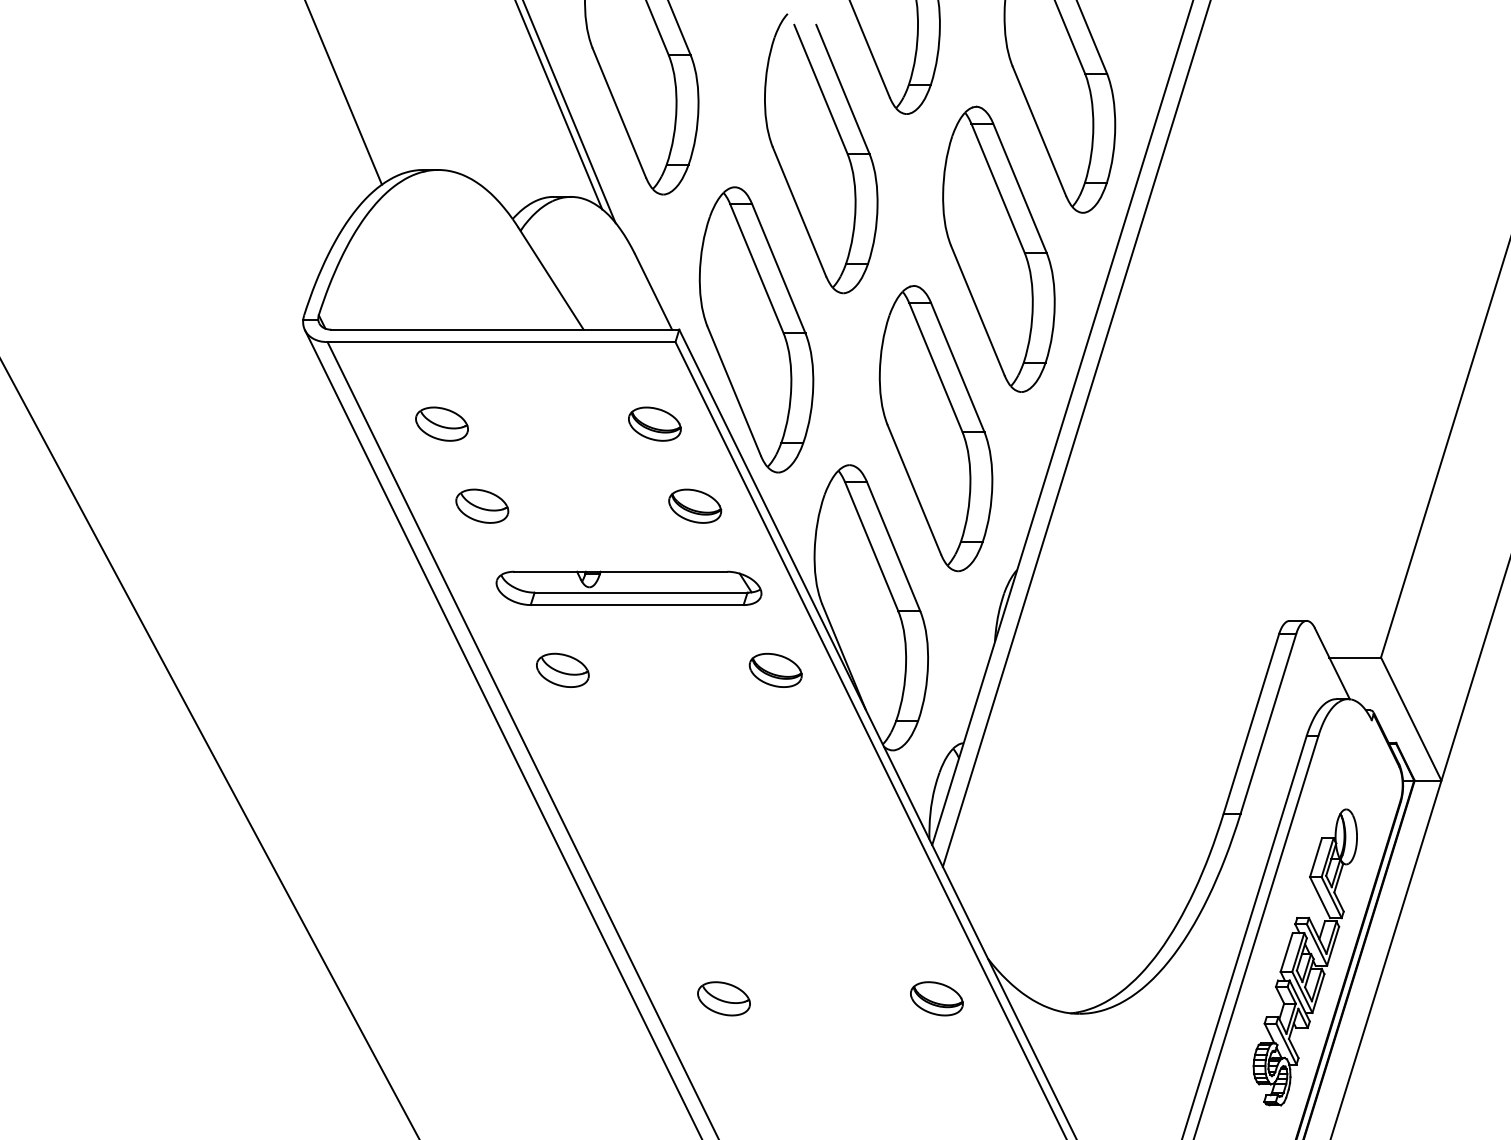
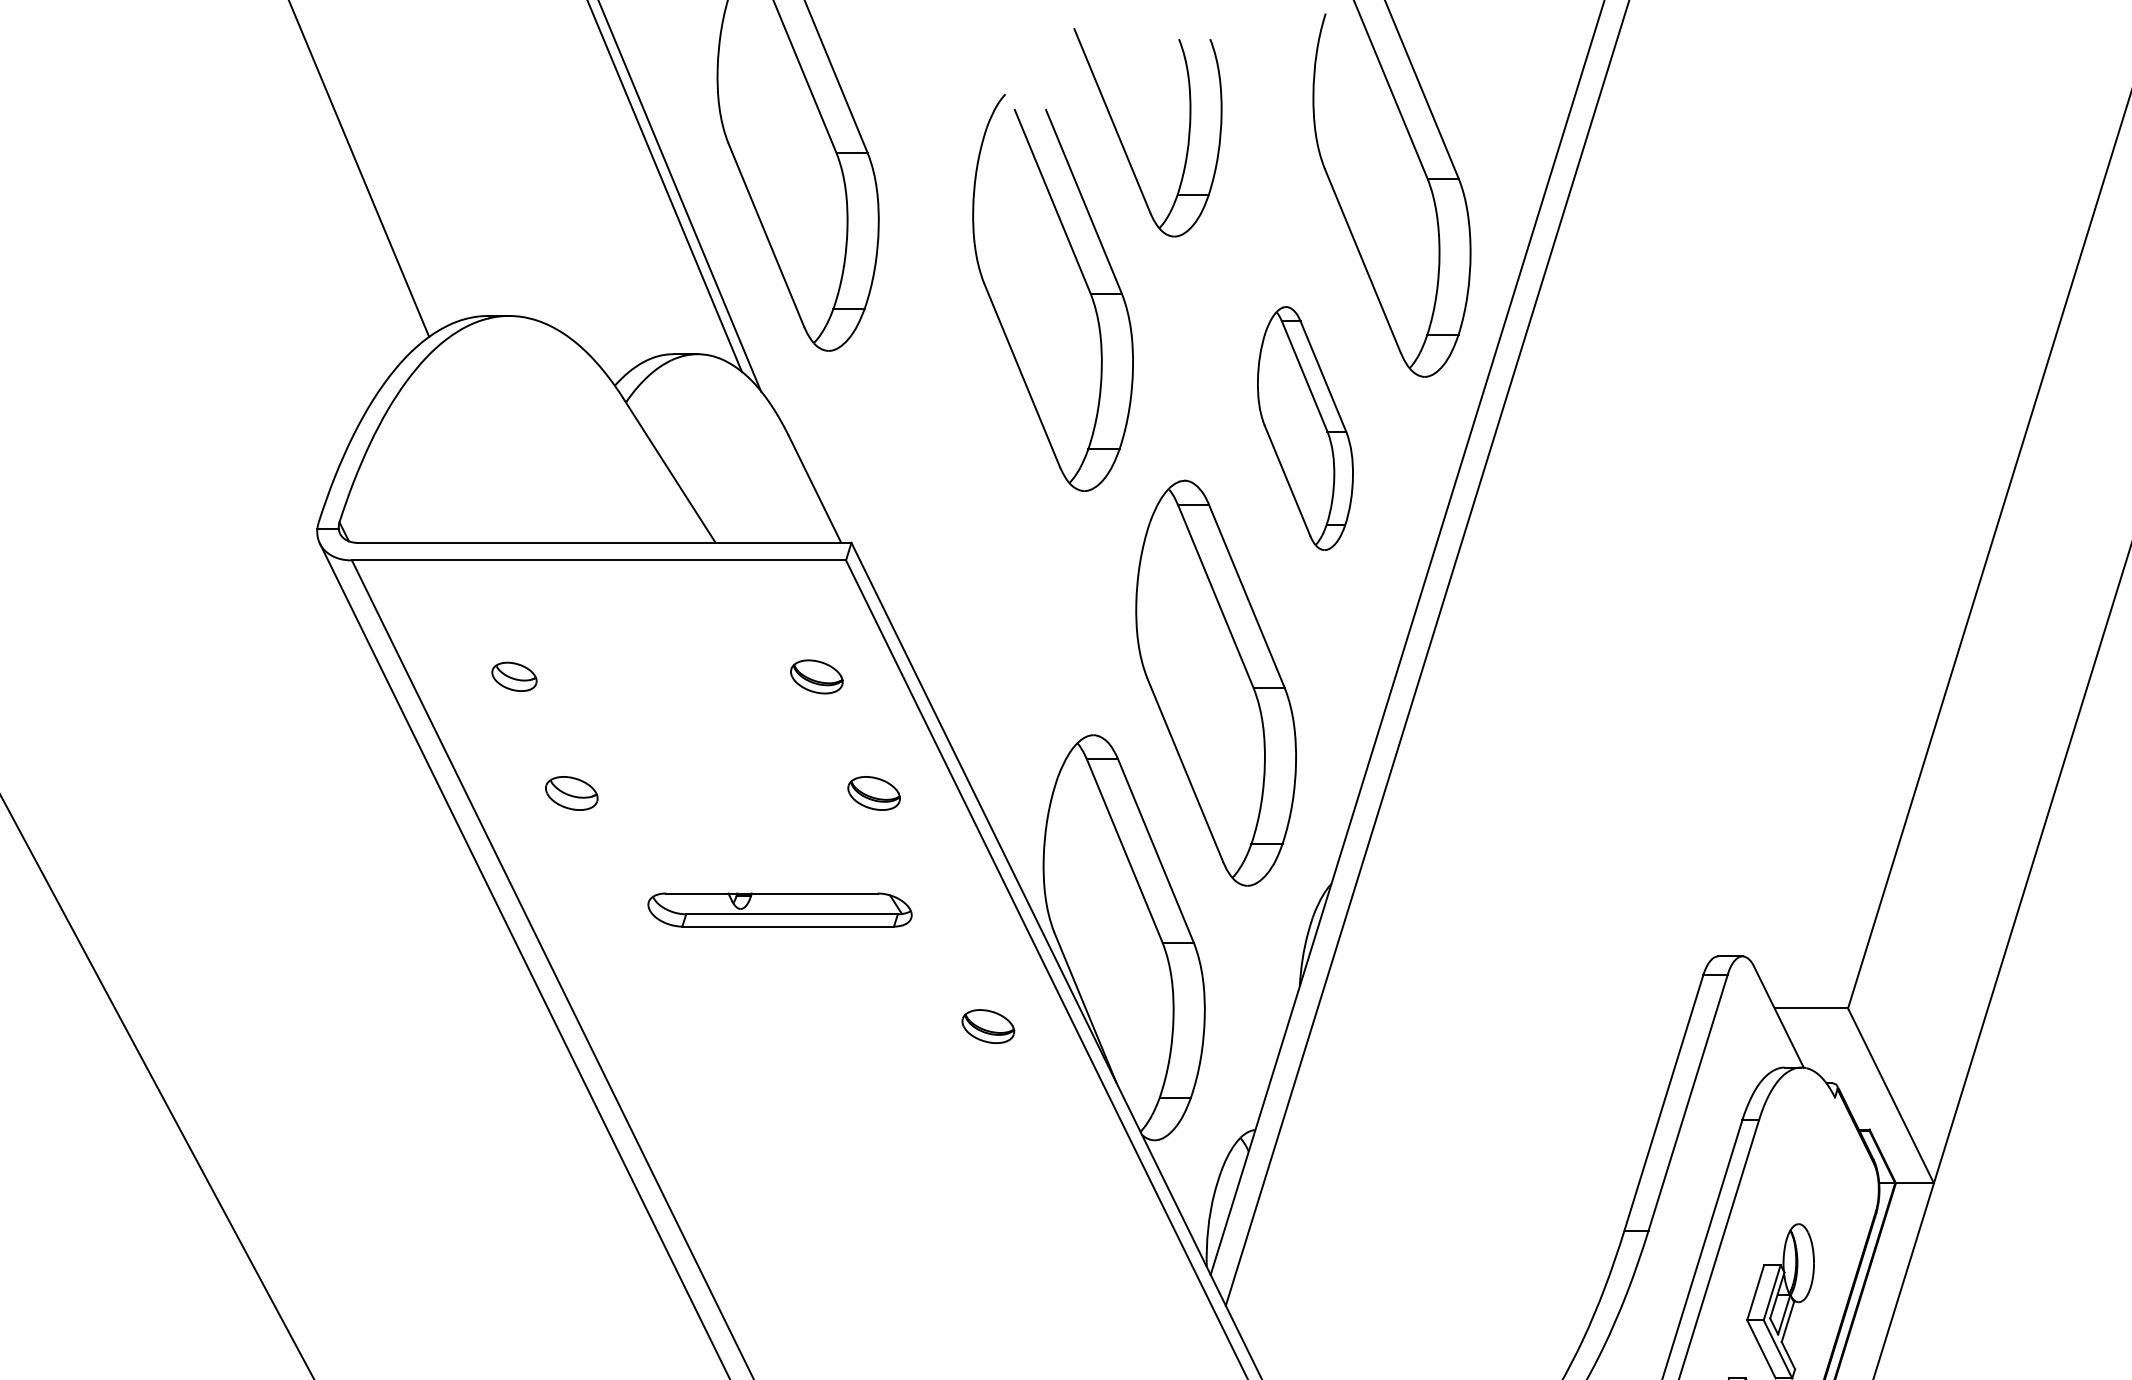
part: (998, 248) -> (1304, 427), size x0.6
part: (756, 329) -> (961, 542), removed
part: (441, 423) -> (513, 676), size x0.6
part: (654, 423) -> (816, 676), size x0.7
part: (482, 505) -> (571, 792), size x0.7
part: (695, 505) -> (874, 792), size x0.7
part: (628, 587) -> (779, 908), size x0.7
part: (562, 669) -> (685, 1025), removed
part: (775, 669) -> (988, 1025), size x0.7

